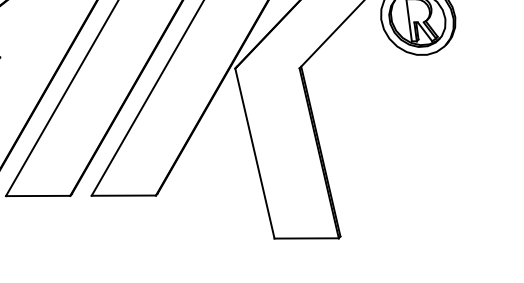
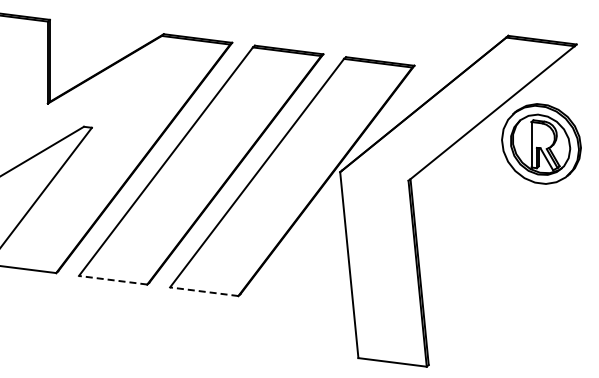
line: (123, 195) -> (203, 291), solid -> dashed
line: (37, 196) -> (112, 280), solid -> dashed

